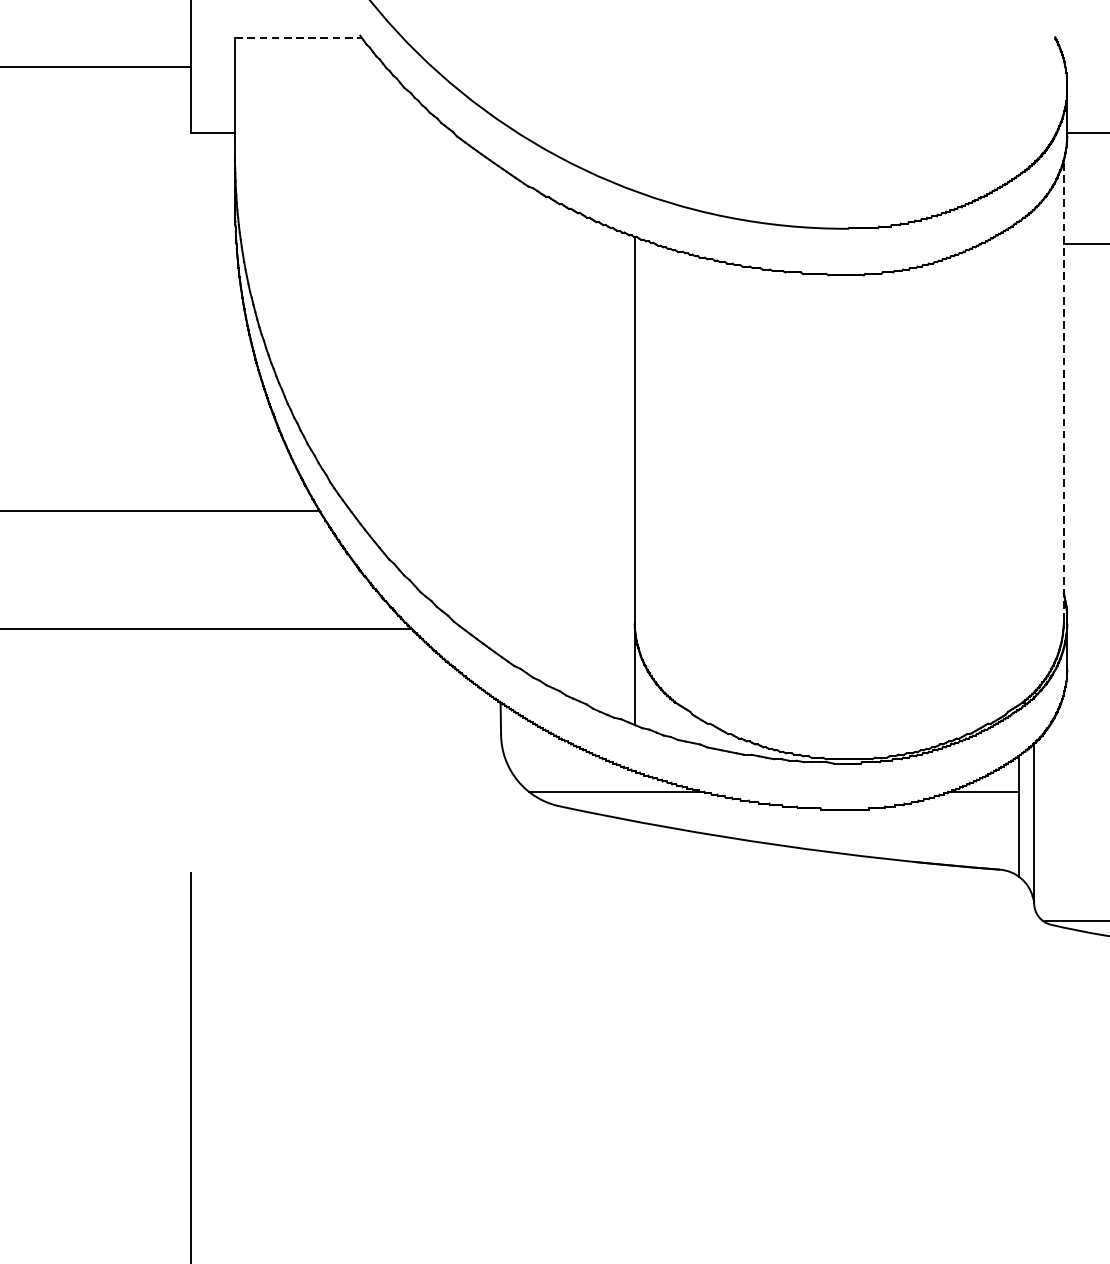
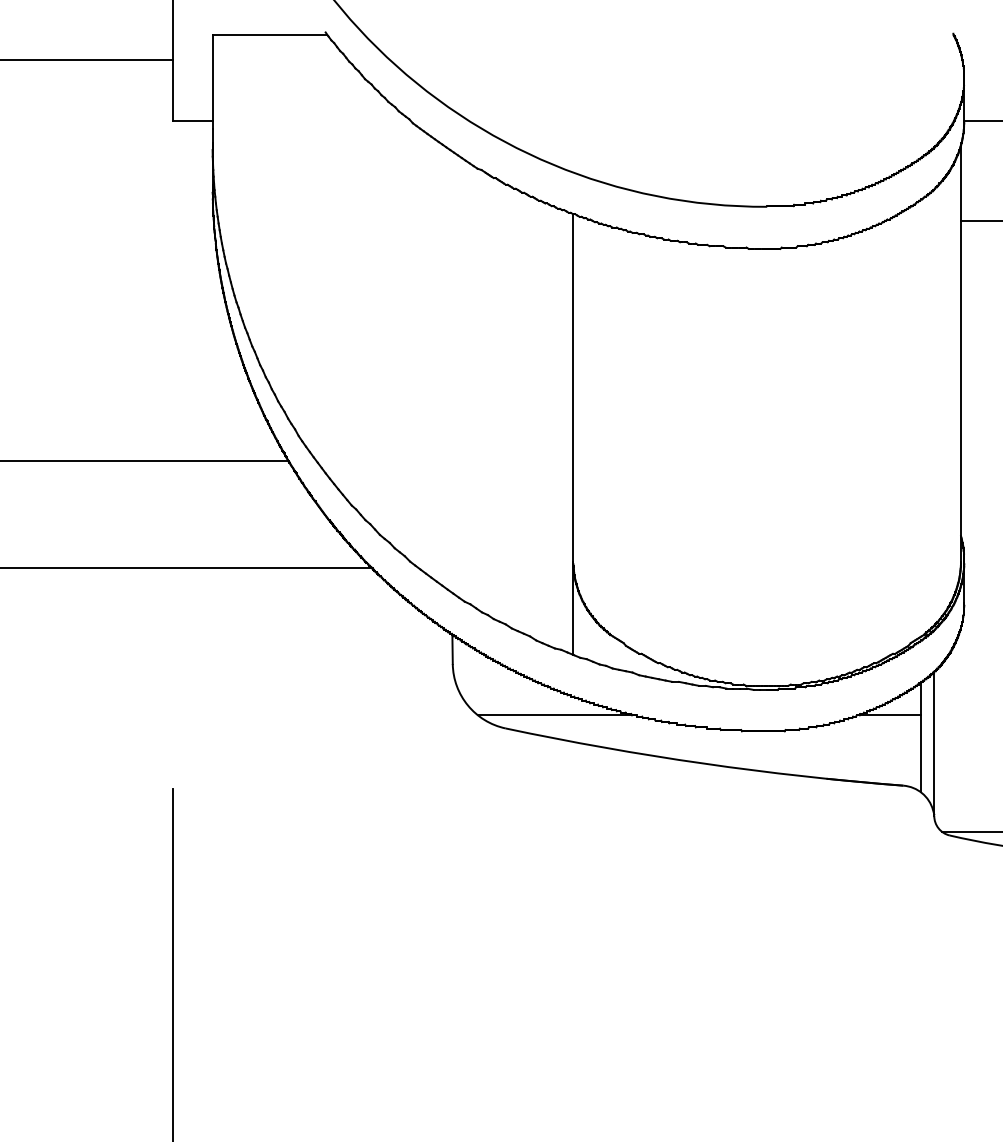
line: (299, 38) -> (270, 34), dashed -> solid
line: (1064, 390) -> (961, 352), dashed -> solid

